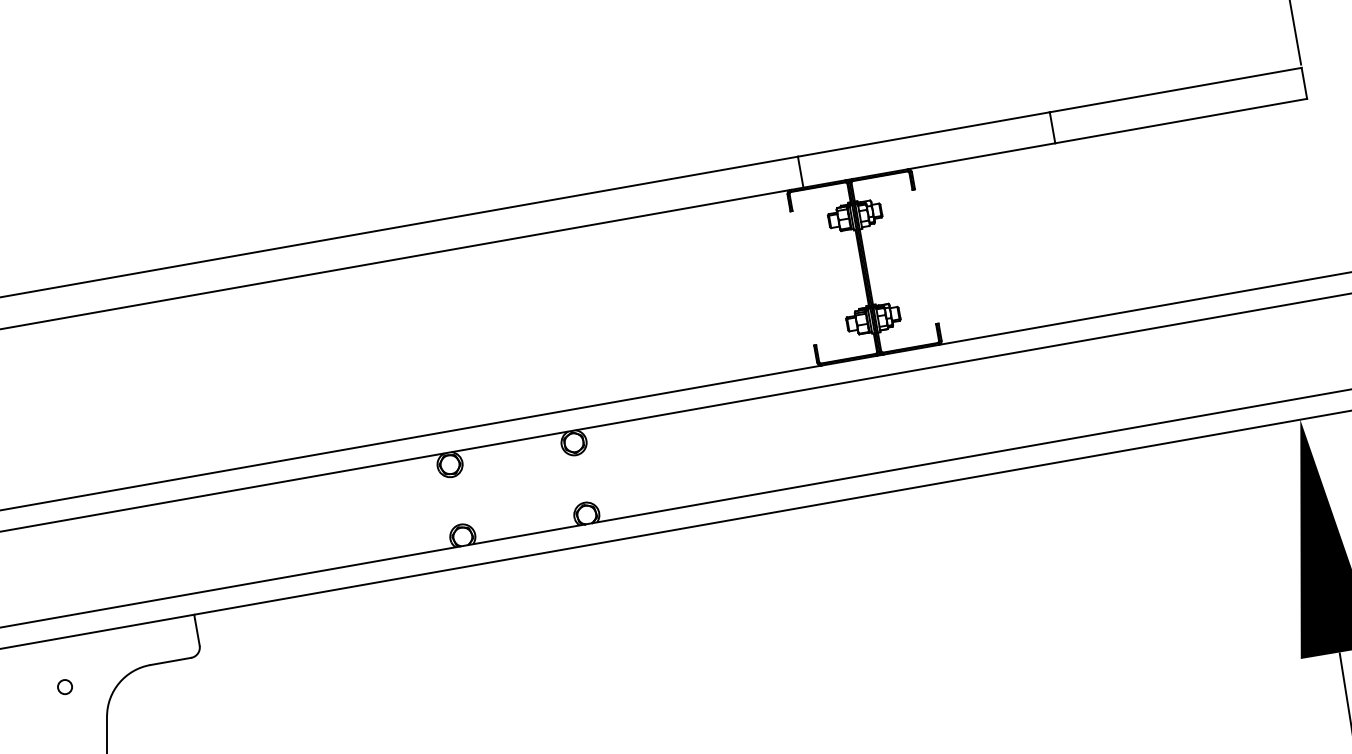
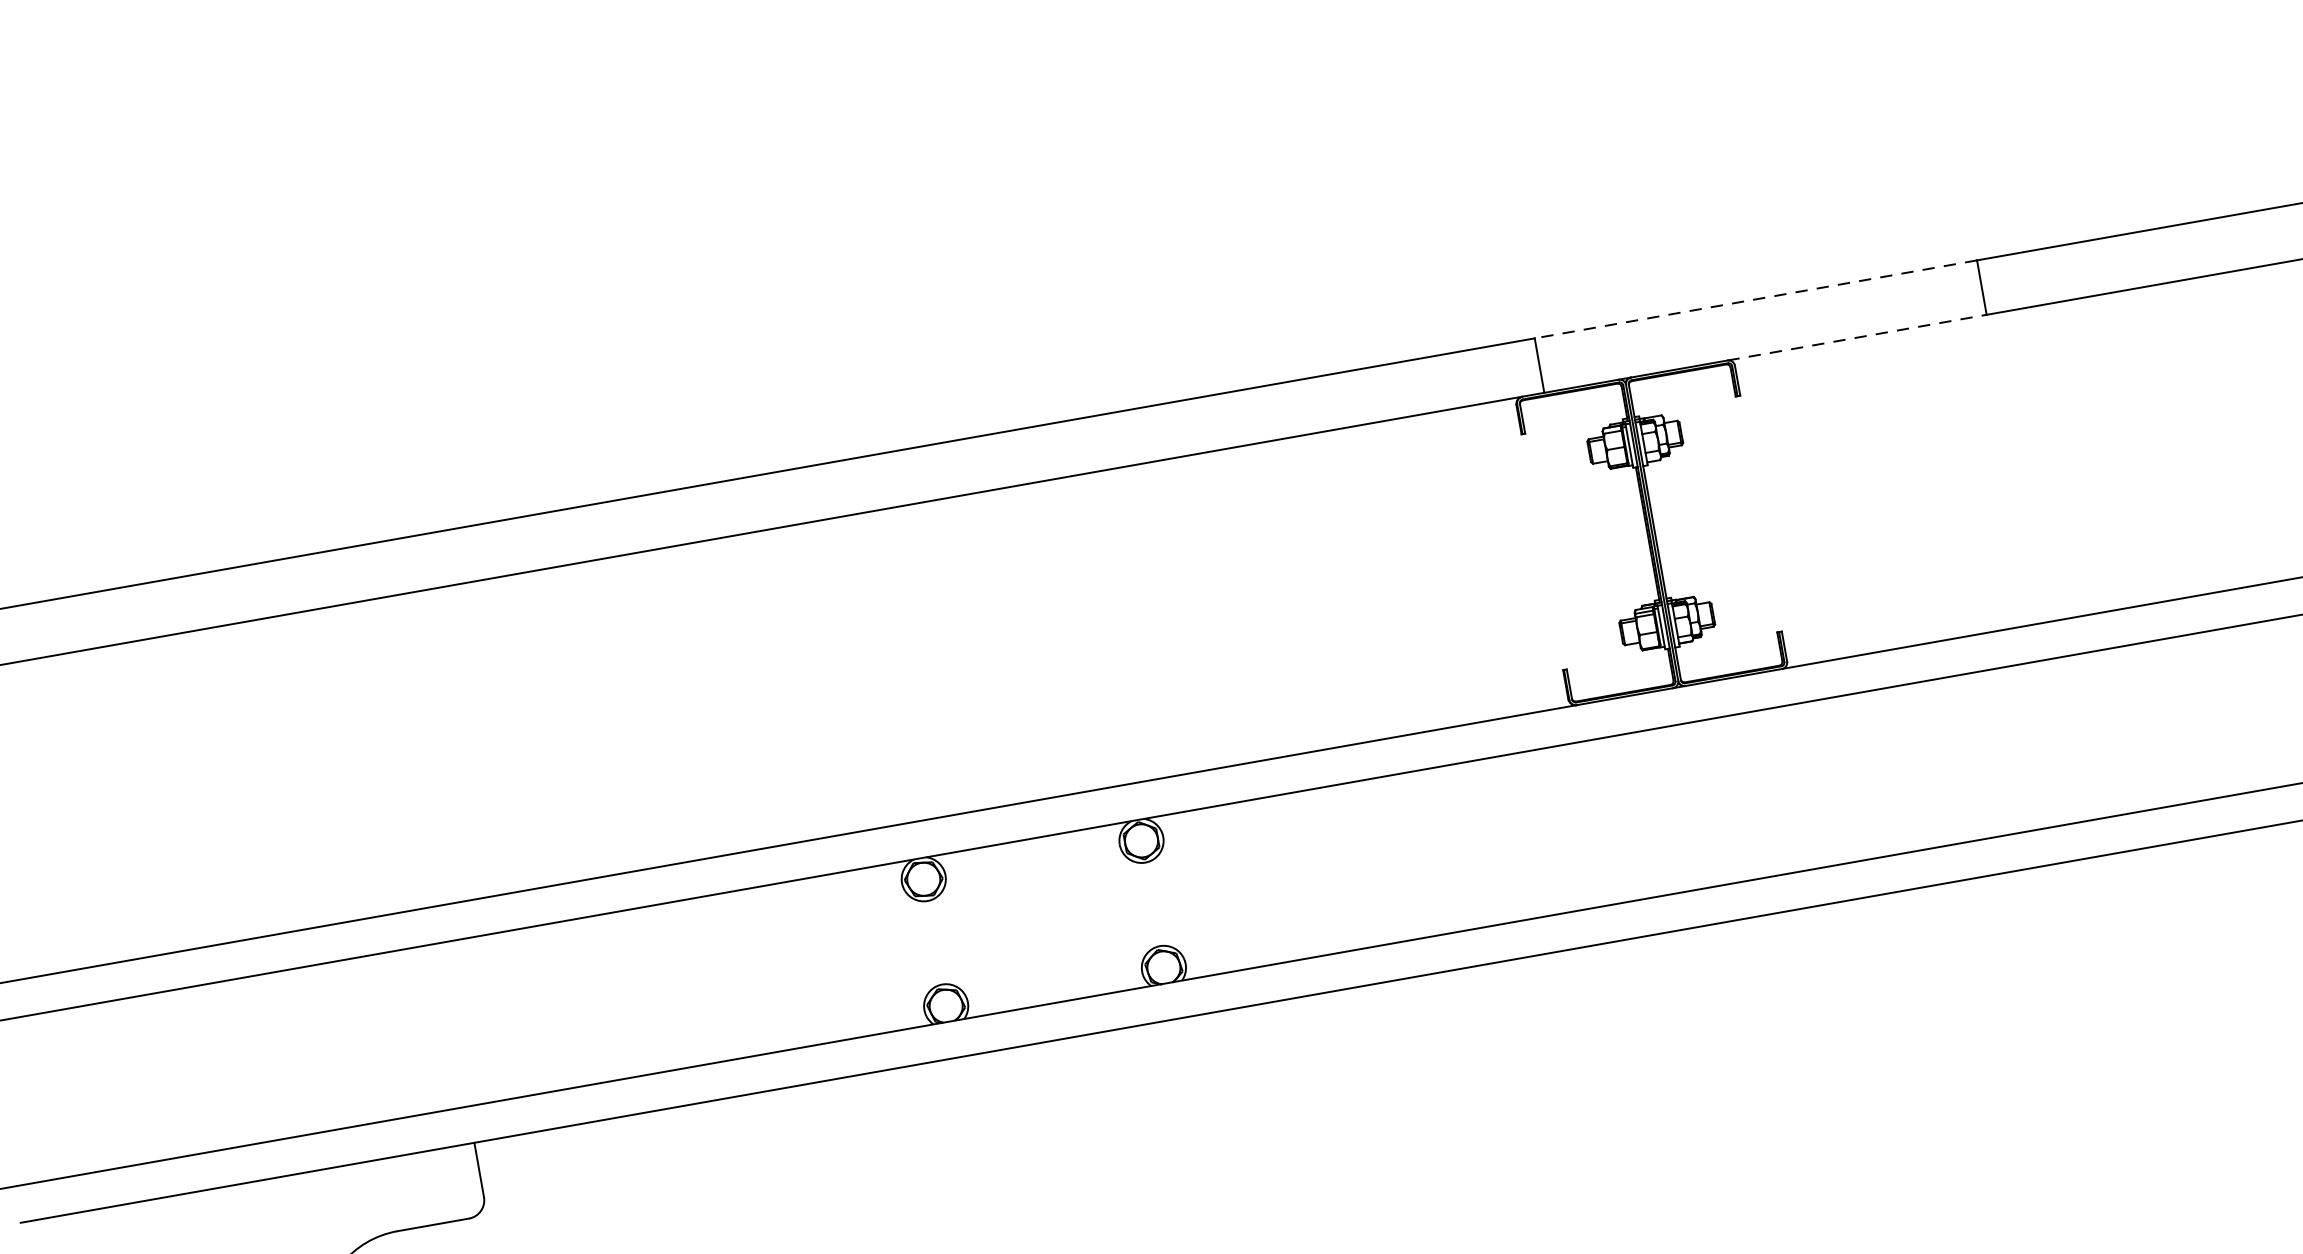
line: (923, 134) -> (1755, 299), solid -> dashed
line: (981, 156) -> (1857, 338), solid -> dashed

